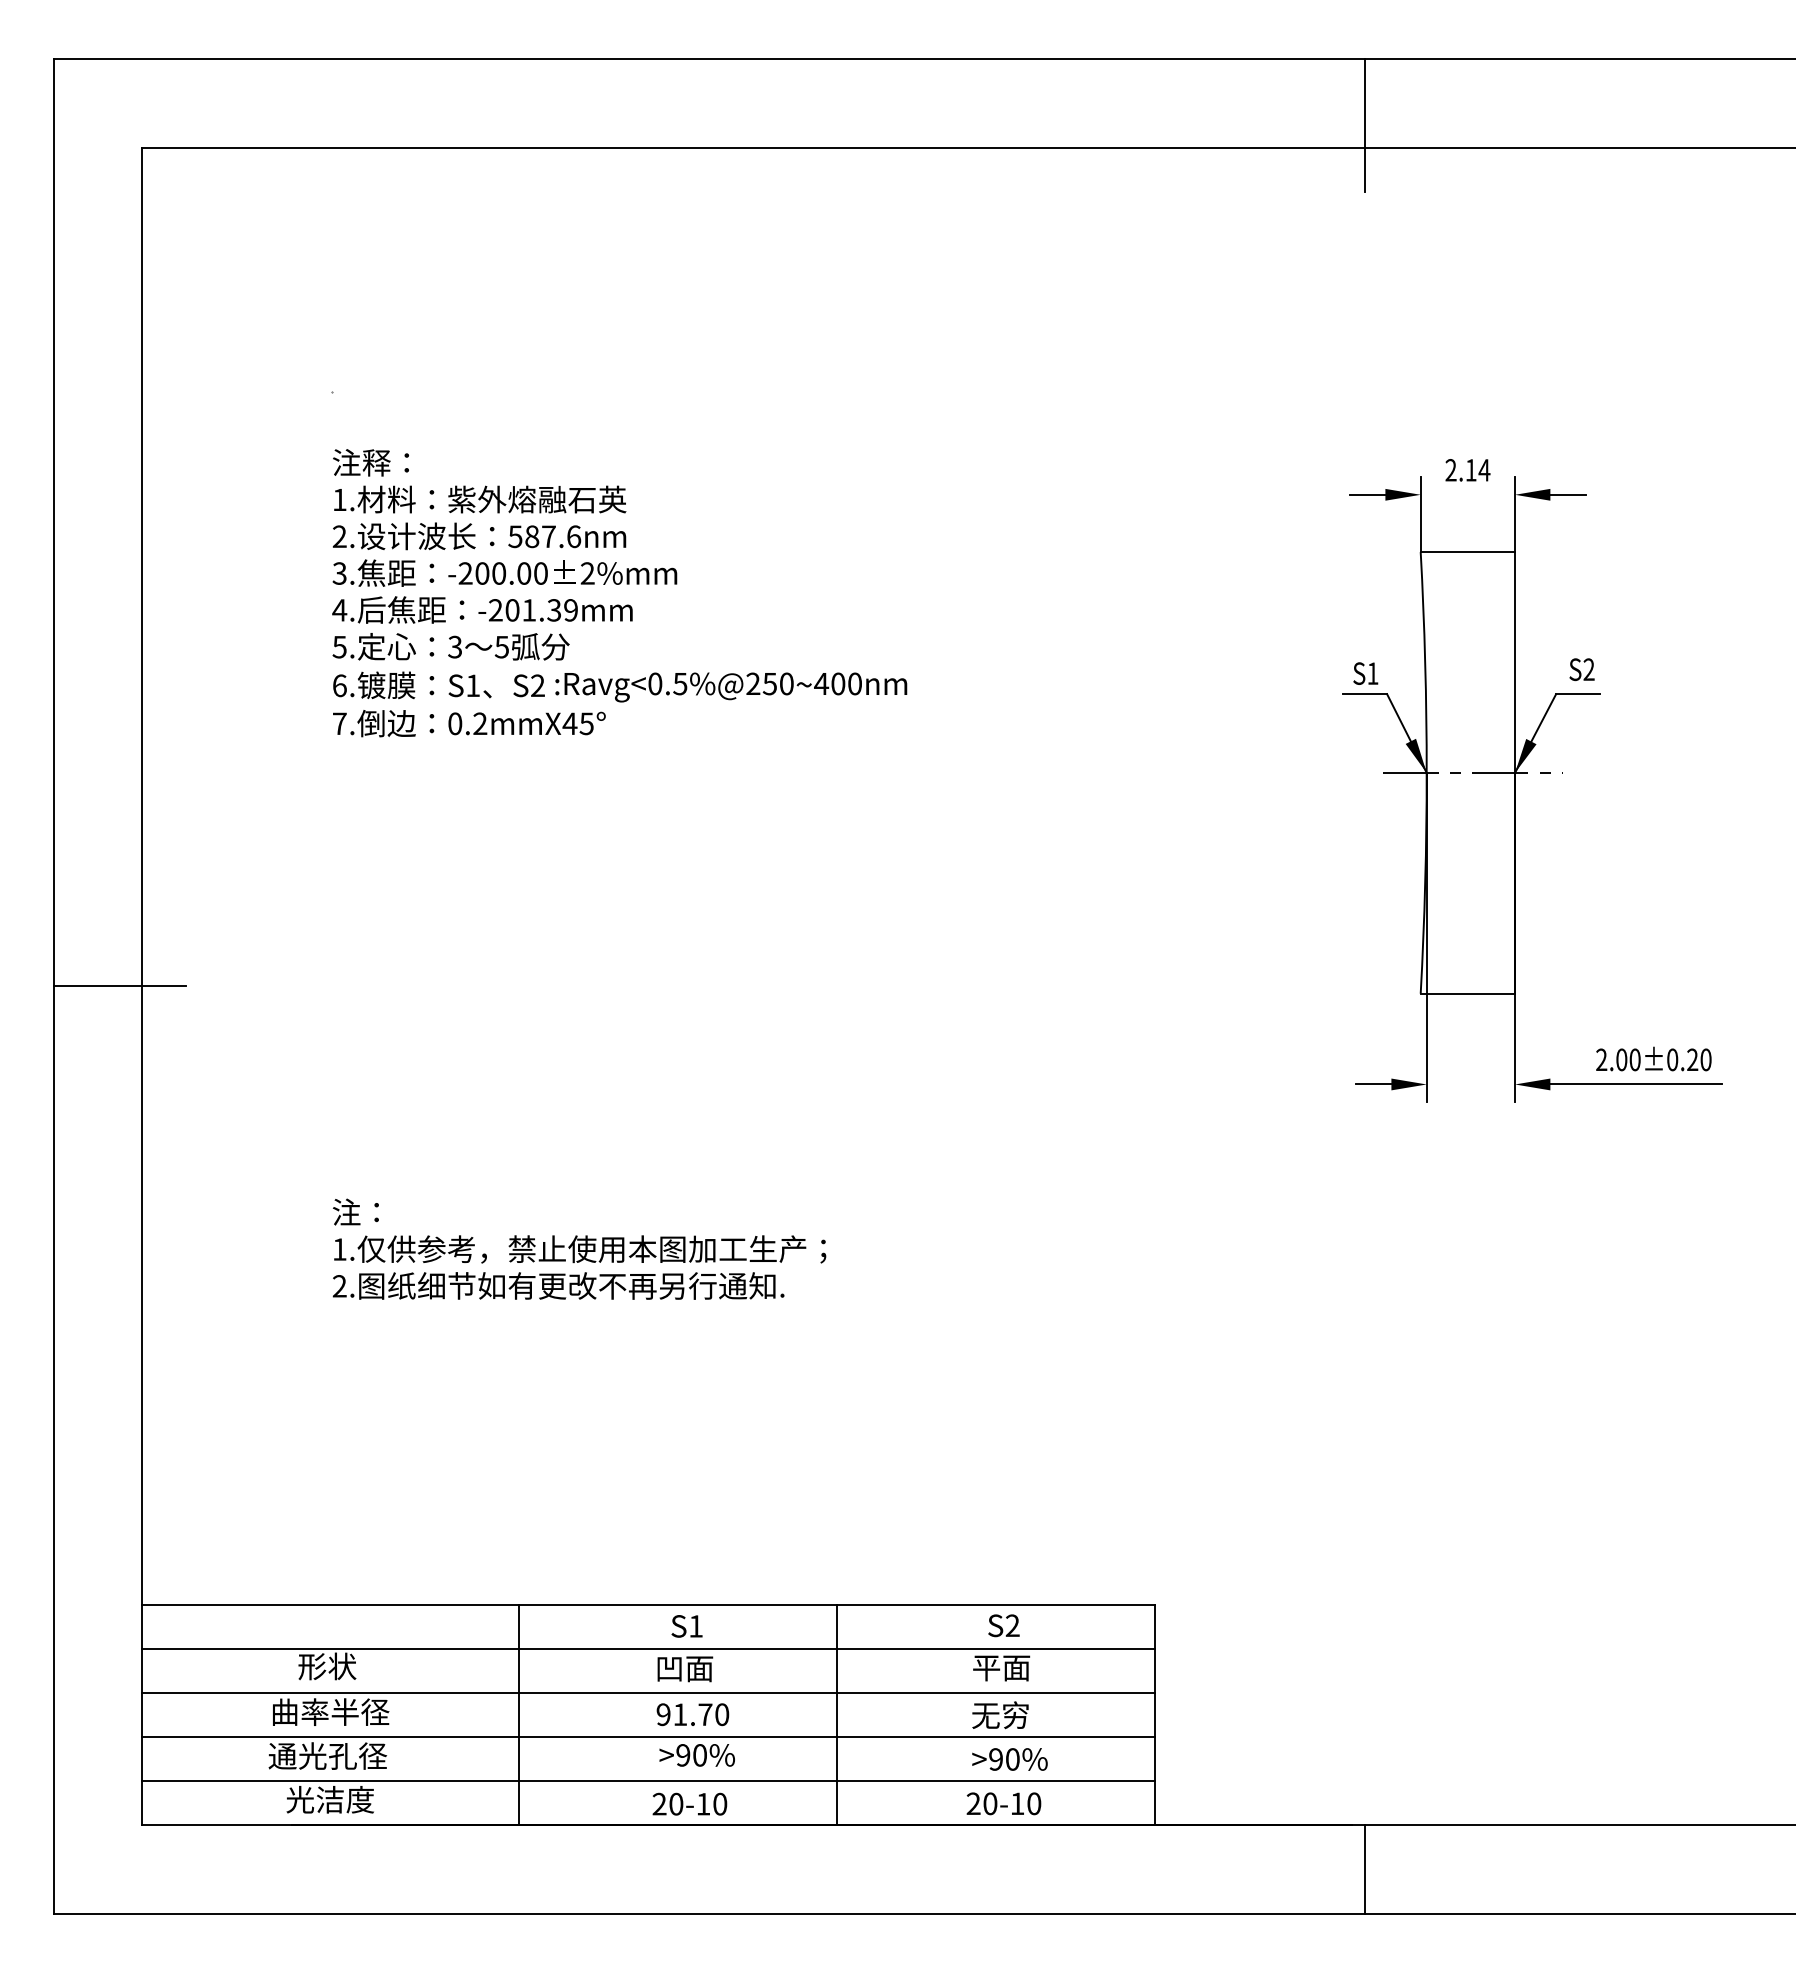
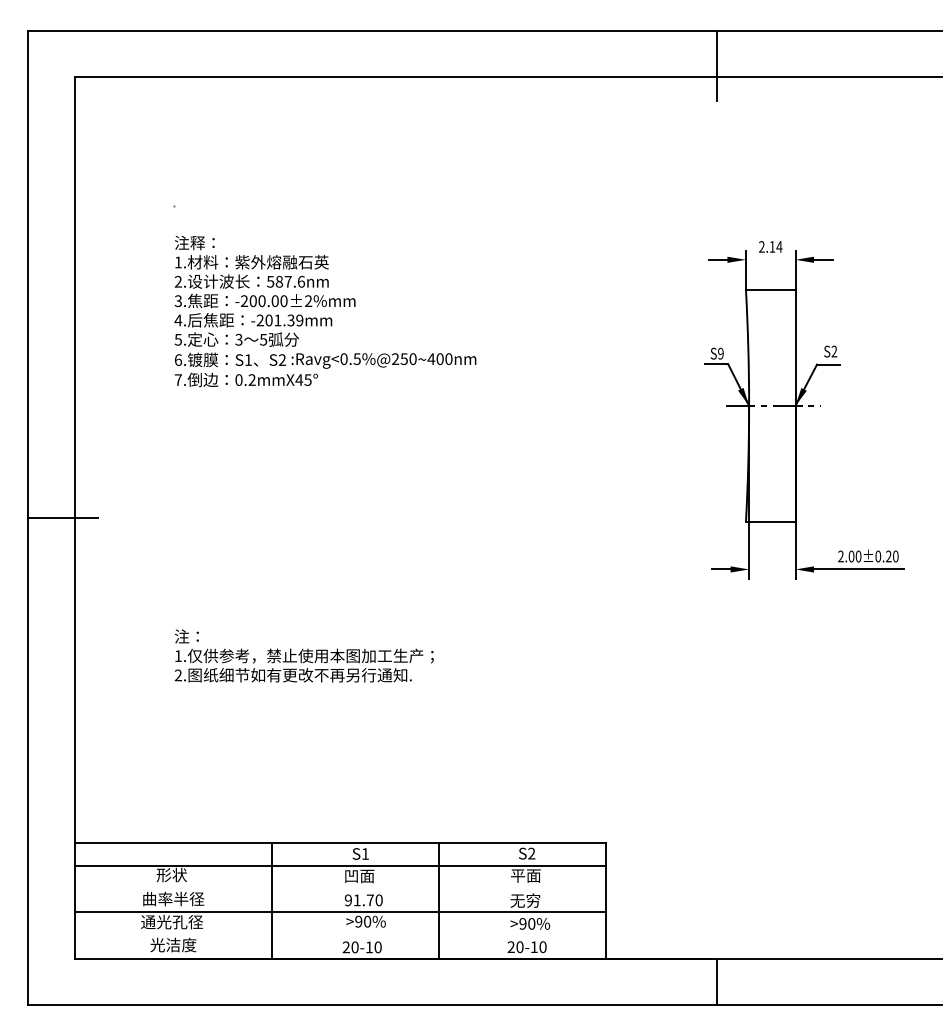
text: (1372, 673) -> (720, 353), S1 -> S9
line: (648, 1692) -> (340, 888), removed
line: (648, 1781) -> (340, 935), removed

